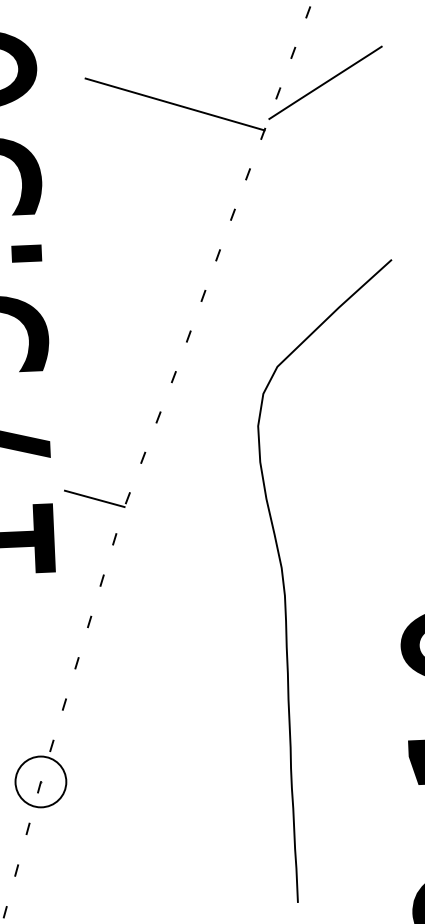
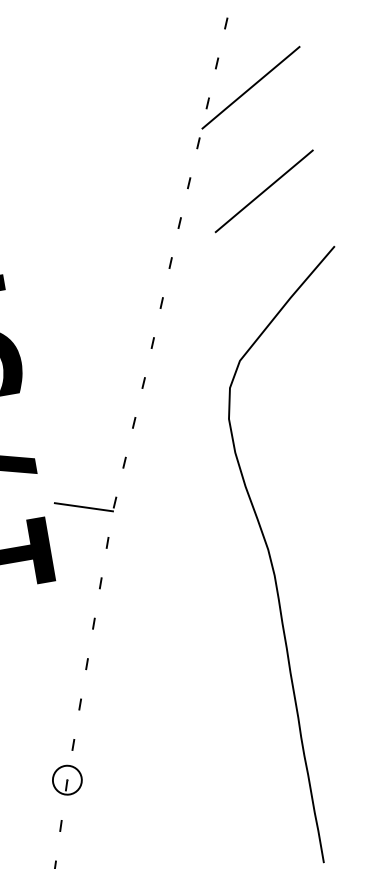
line: (174, 104) -> (111, 126), removed
line: (325, 192) -> (264, 190), added
circle: (40, 781) -> (66, 779), size x0.6

